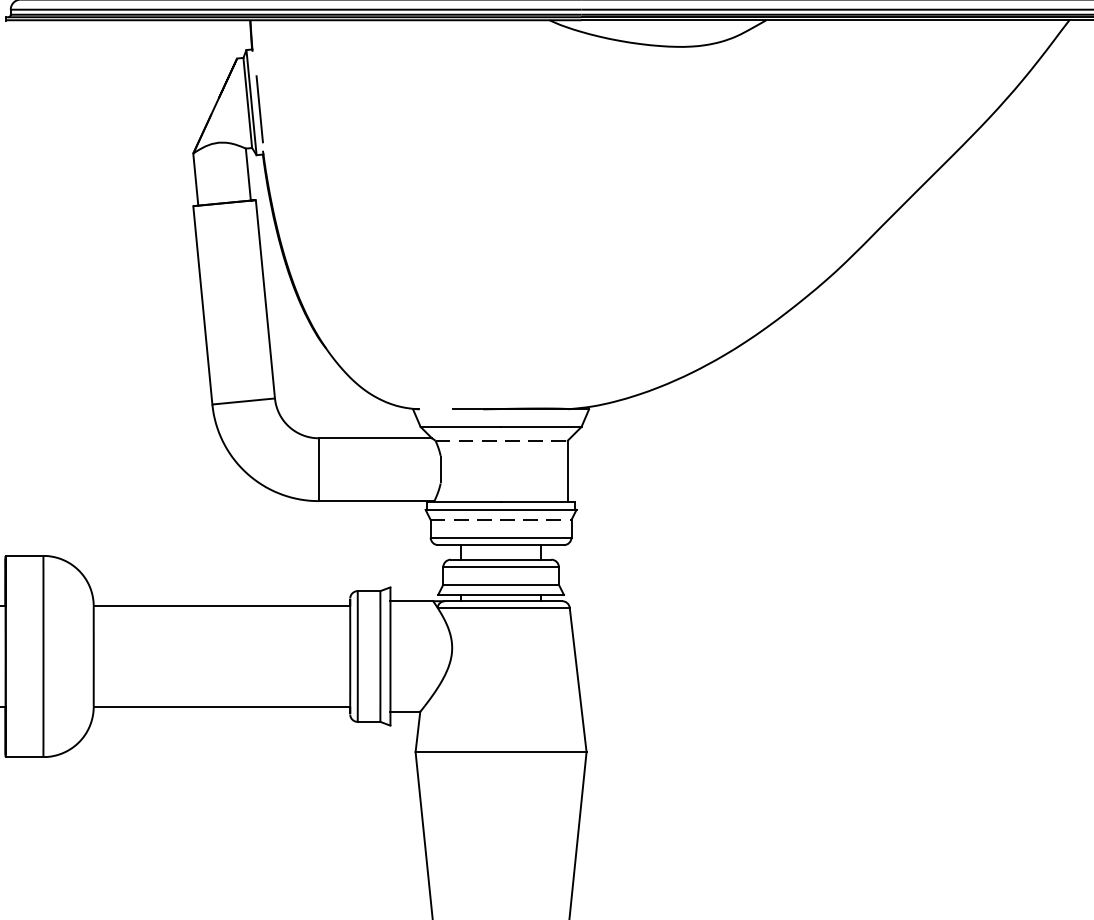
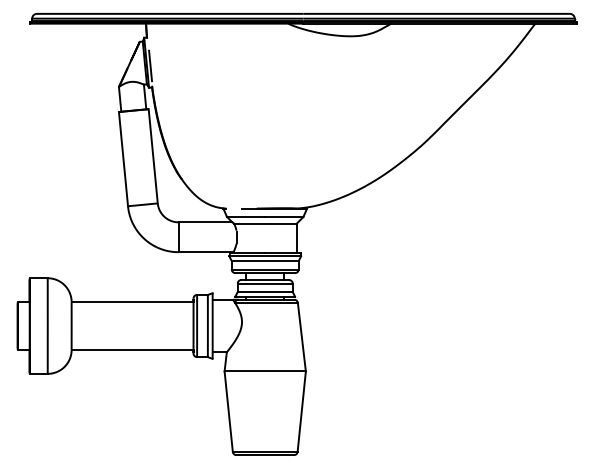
line: (503, 440) -> (266, 223), dashed -> solid
line: (501, 520) -> (265, 261), dashed -> solid

